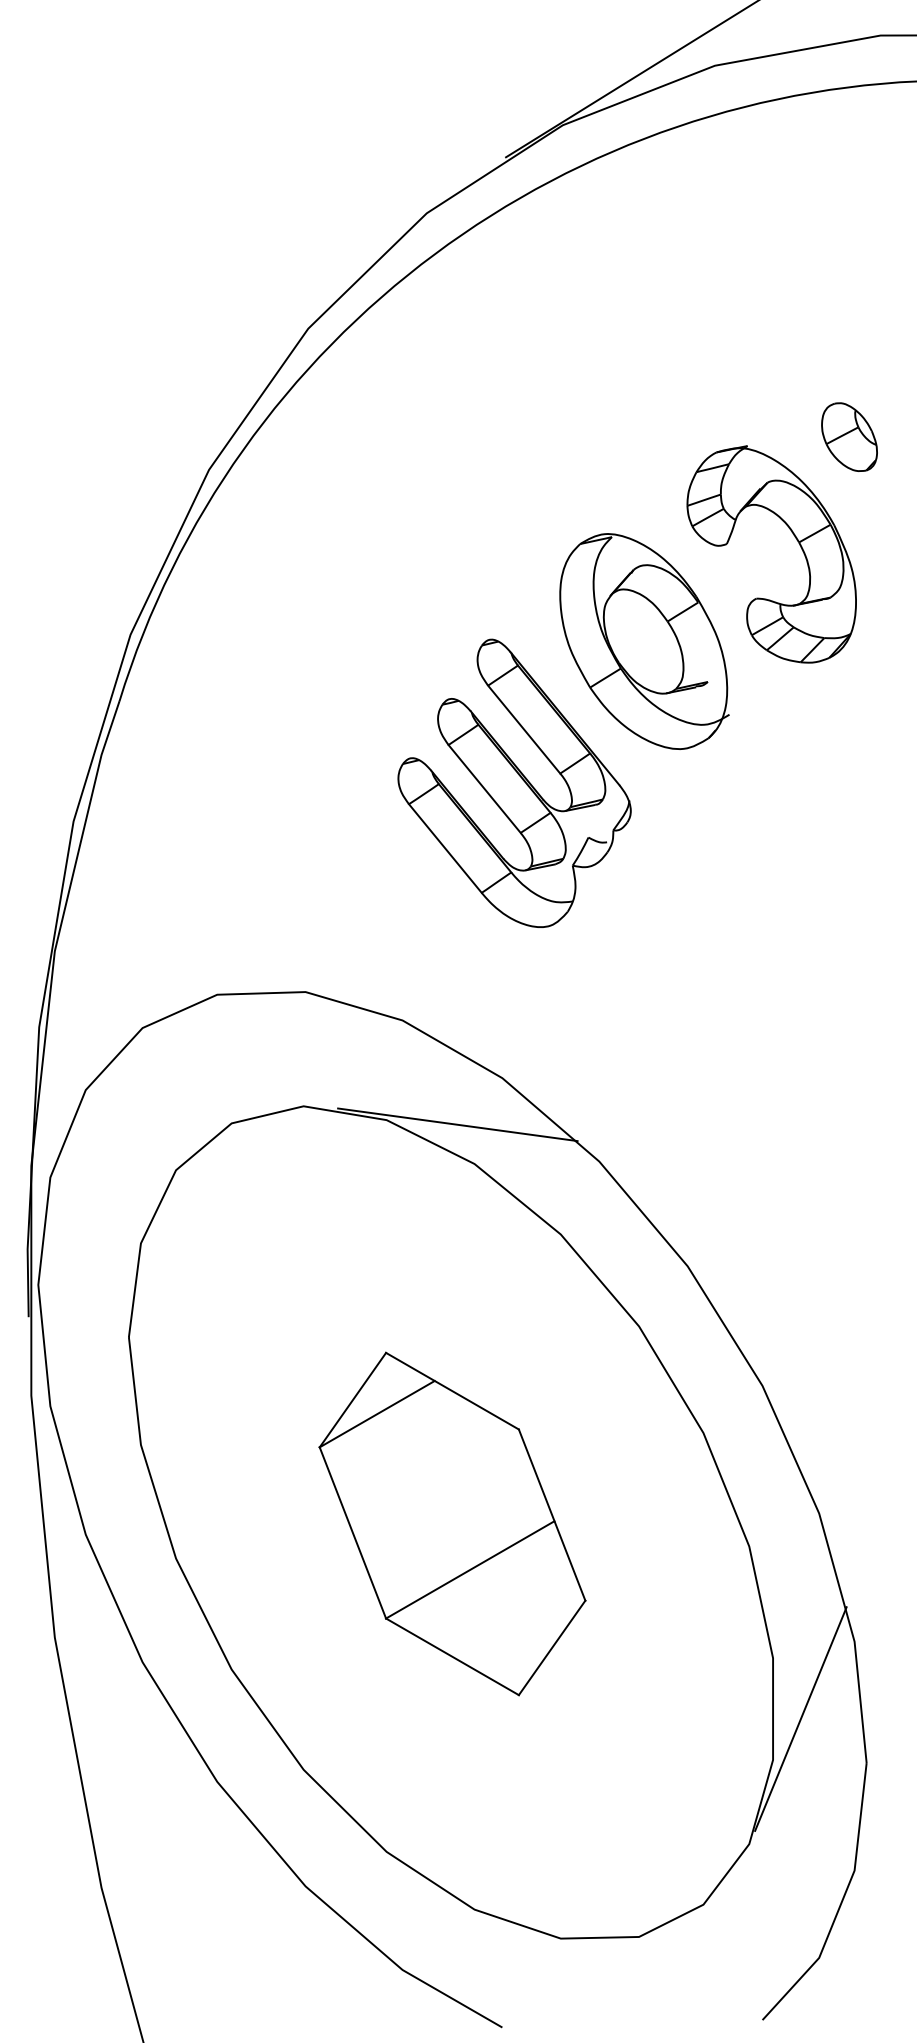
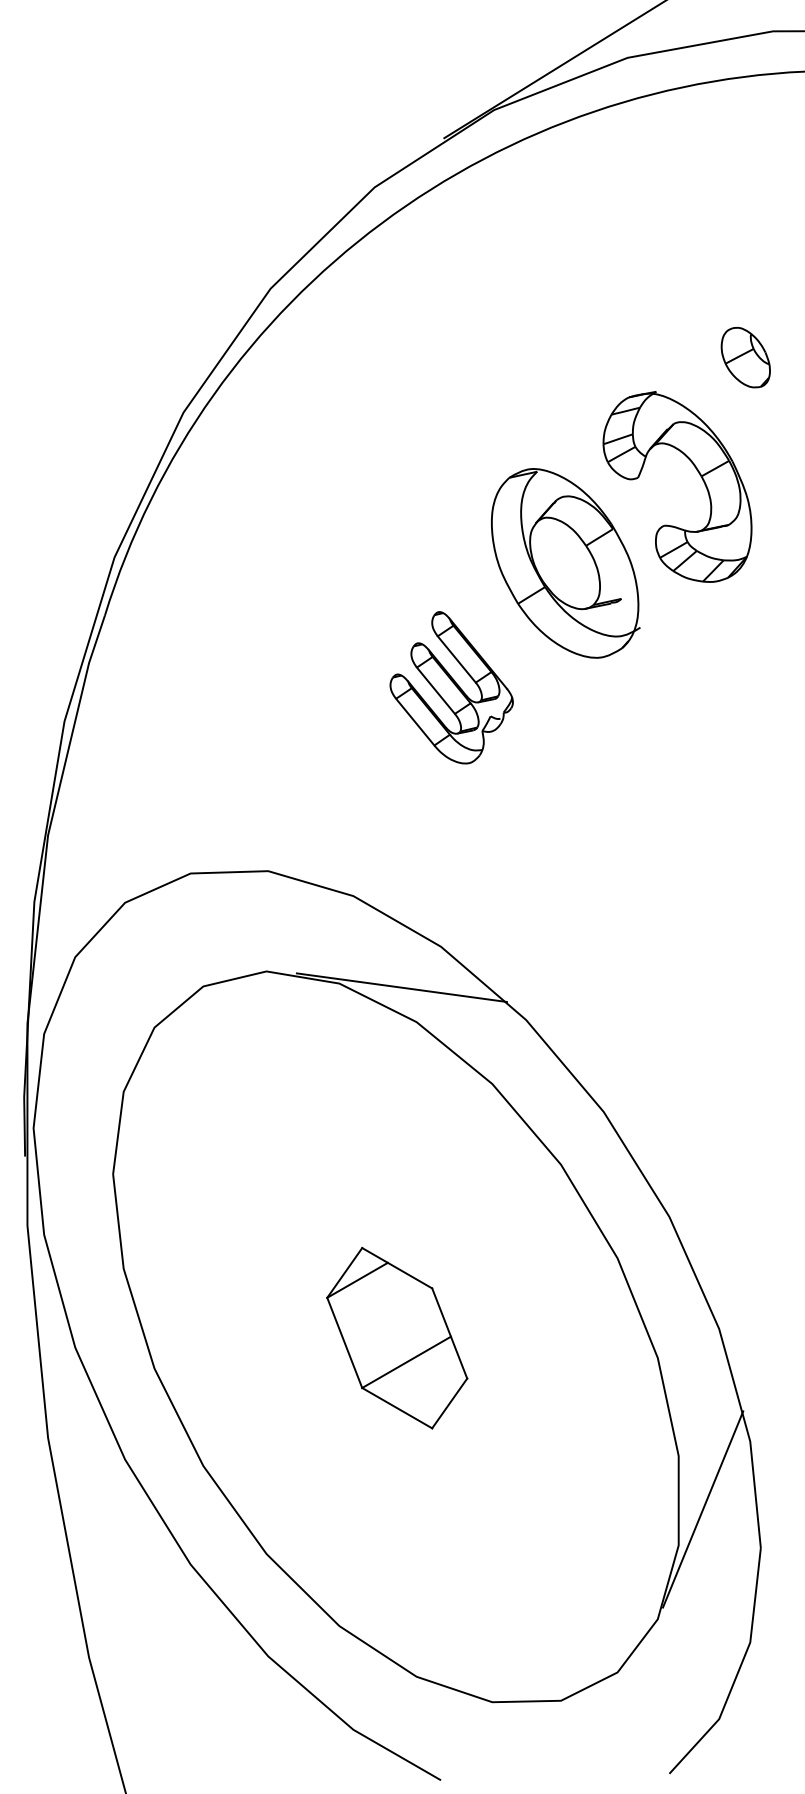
part: (849, 436) -> (745, 357), moved
part: (514, 782) -> (451, 687), size x0.6
part: (452, 1523) -> (397, 1337), size x0.6

